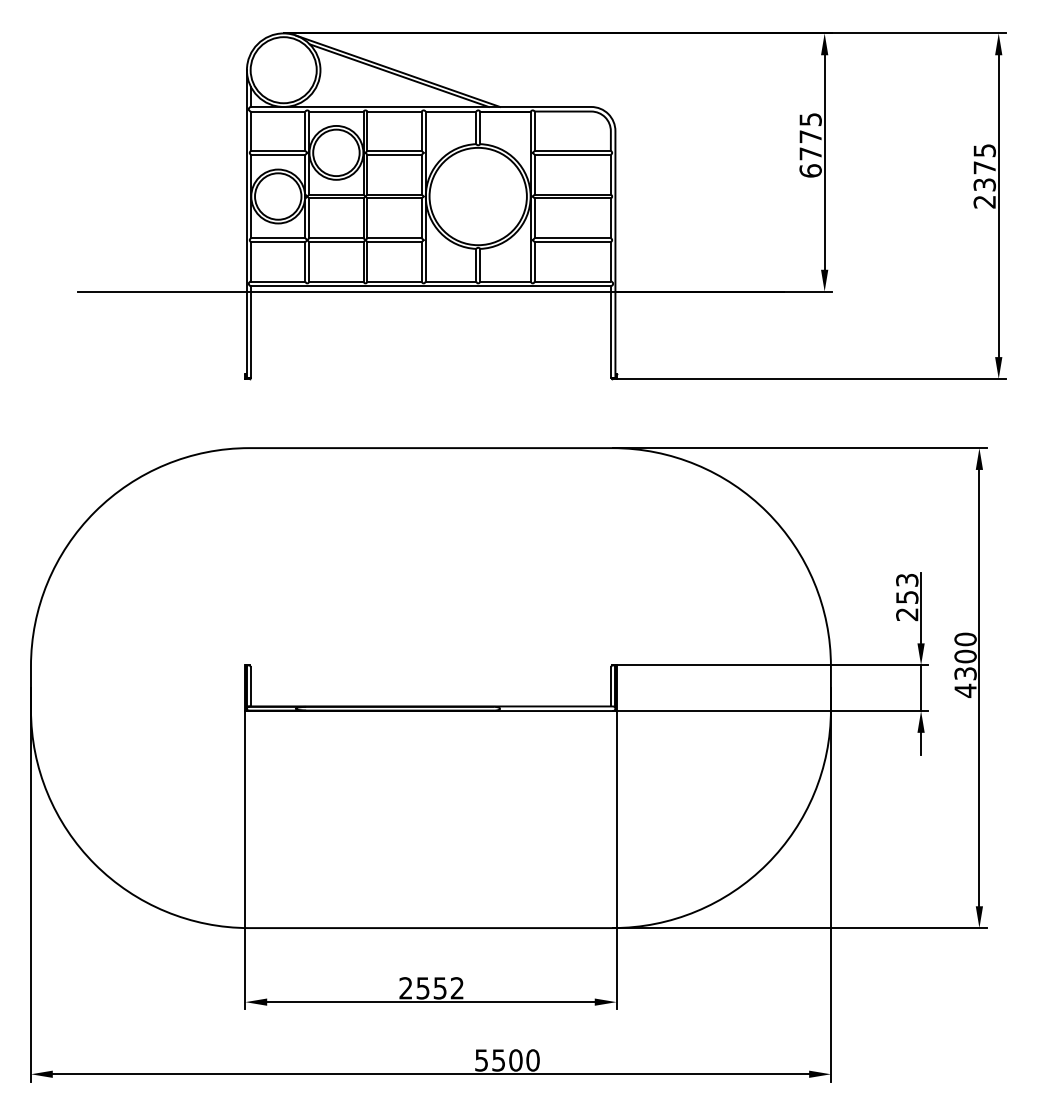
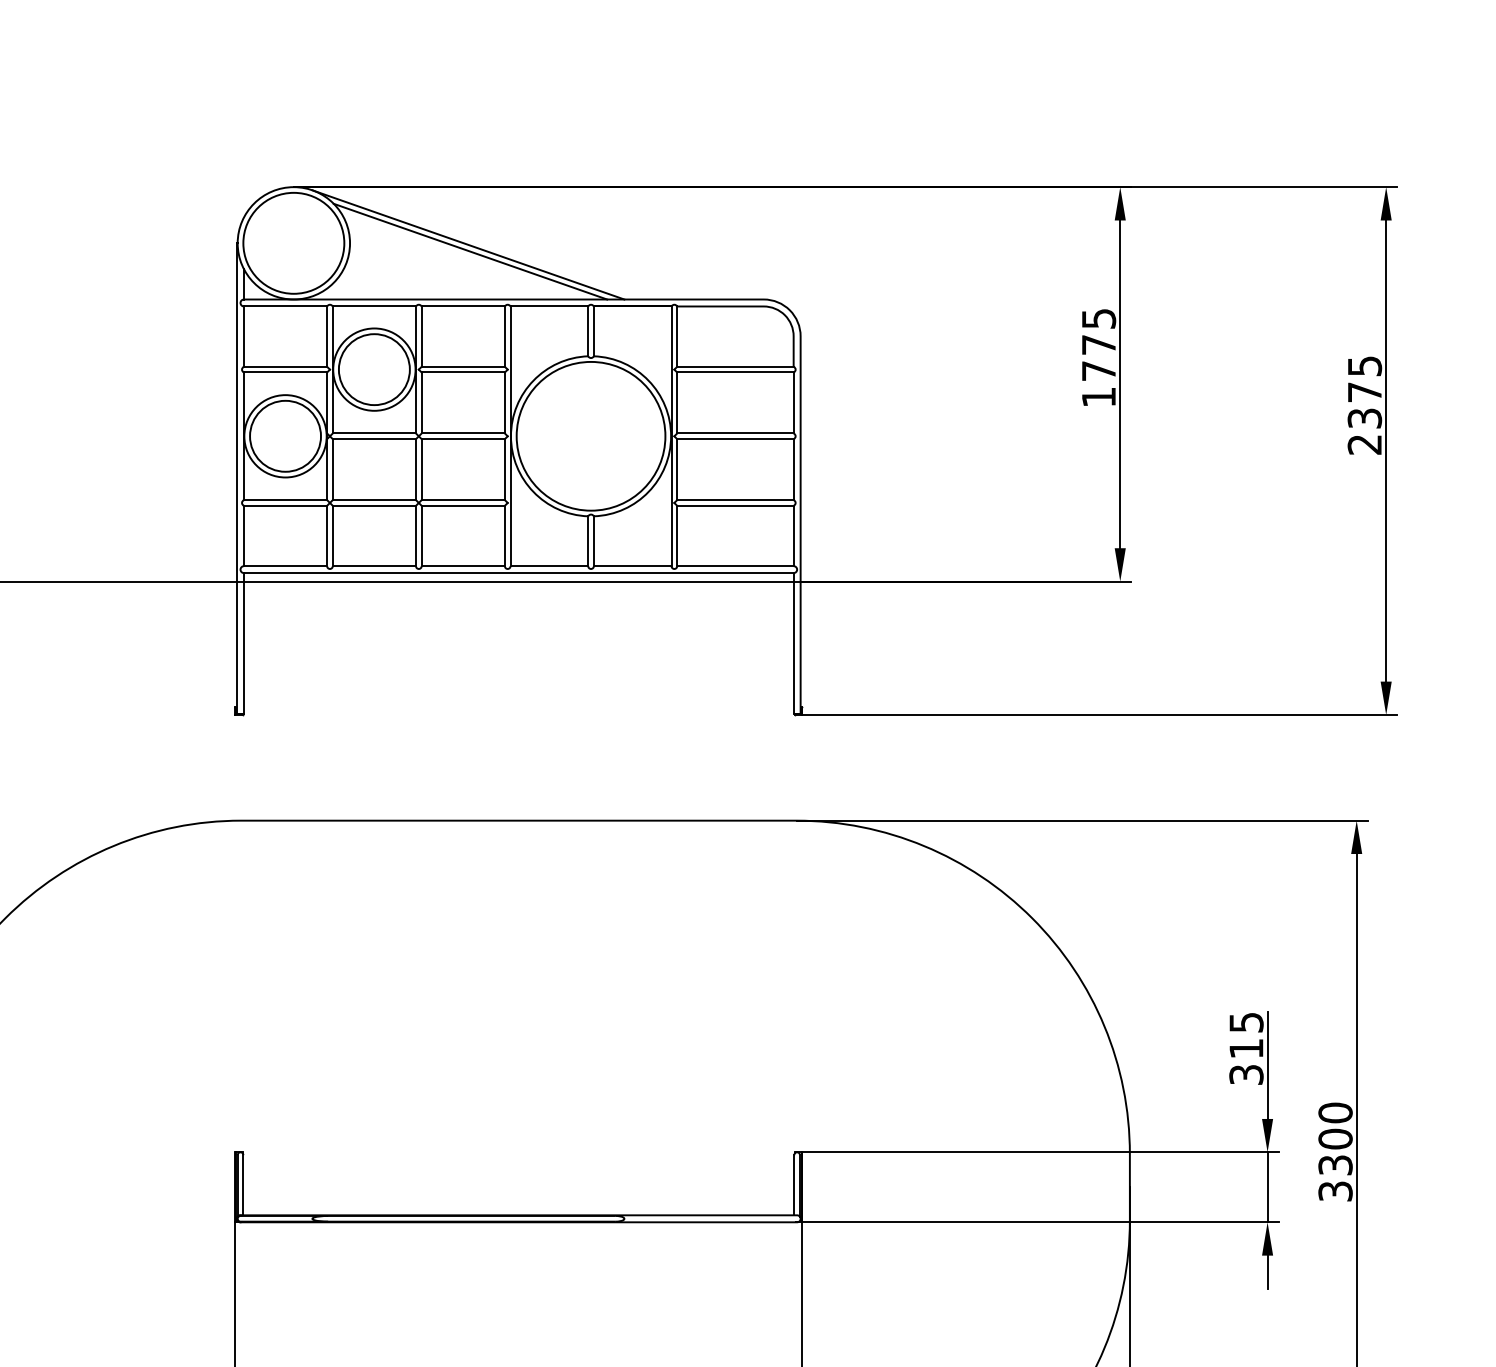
text: (810, 170) -> (1098, 396), 6775 -> 1775
text: (907, 597) -> (1246, 1048), 253 -> 315
text: (965, 690) -> (1335, 1190), 4300 -> 3300

